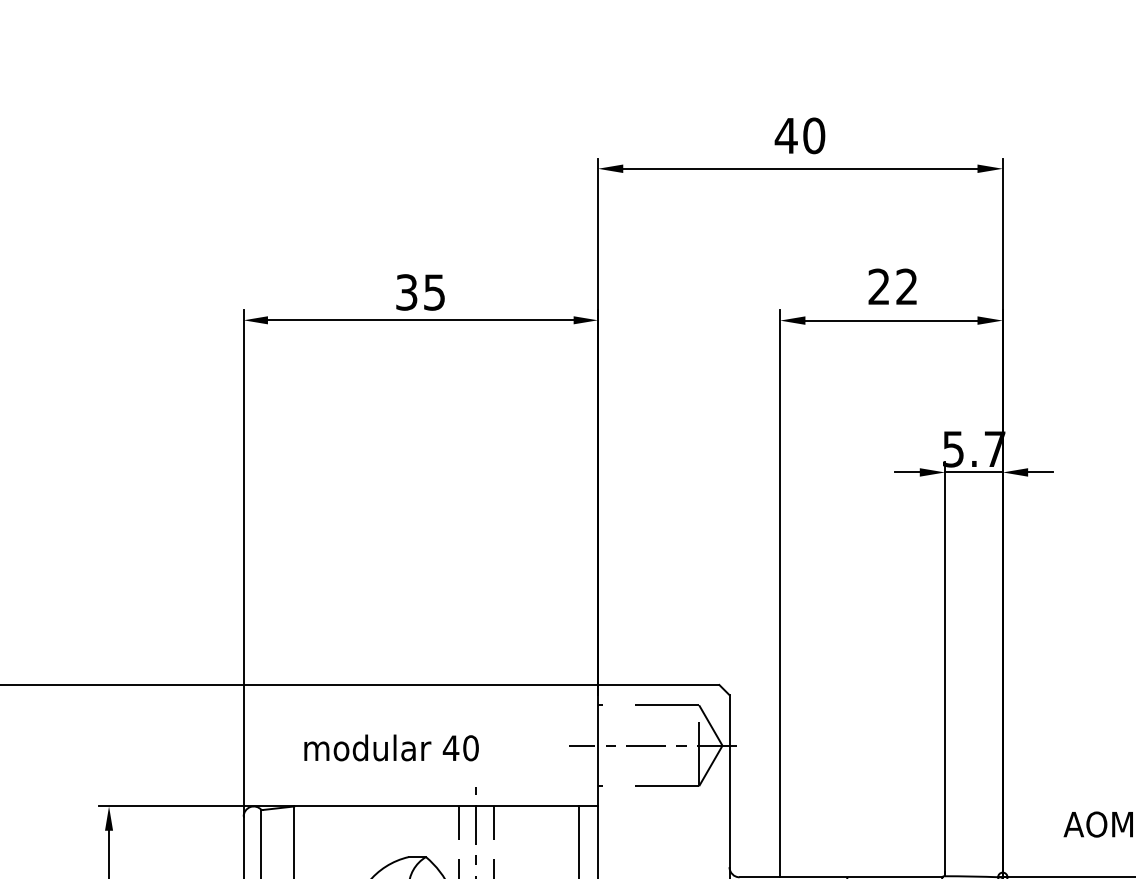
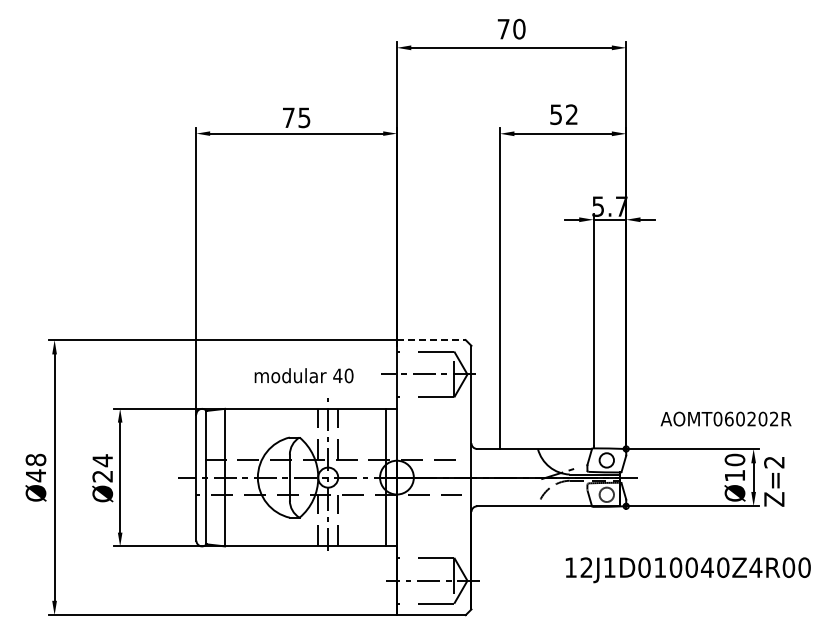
text: (786, 136) -> (503, 29), 40 -> 70
text: (877, 286) -> (555, 114), 22 -> 52
text: (406, 291) -> (288, 117), 35 -> 75
line: (658, 685) -> (431, 340), solid -> dashed
text: (390, 747) -> (303, 375), moved

